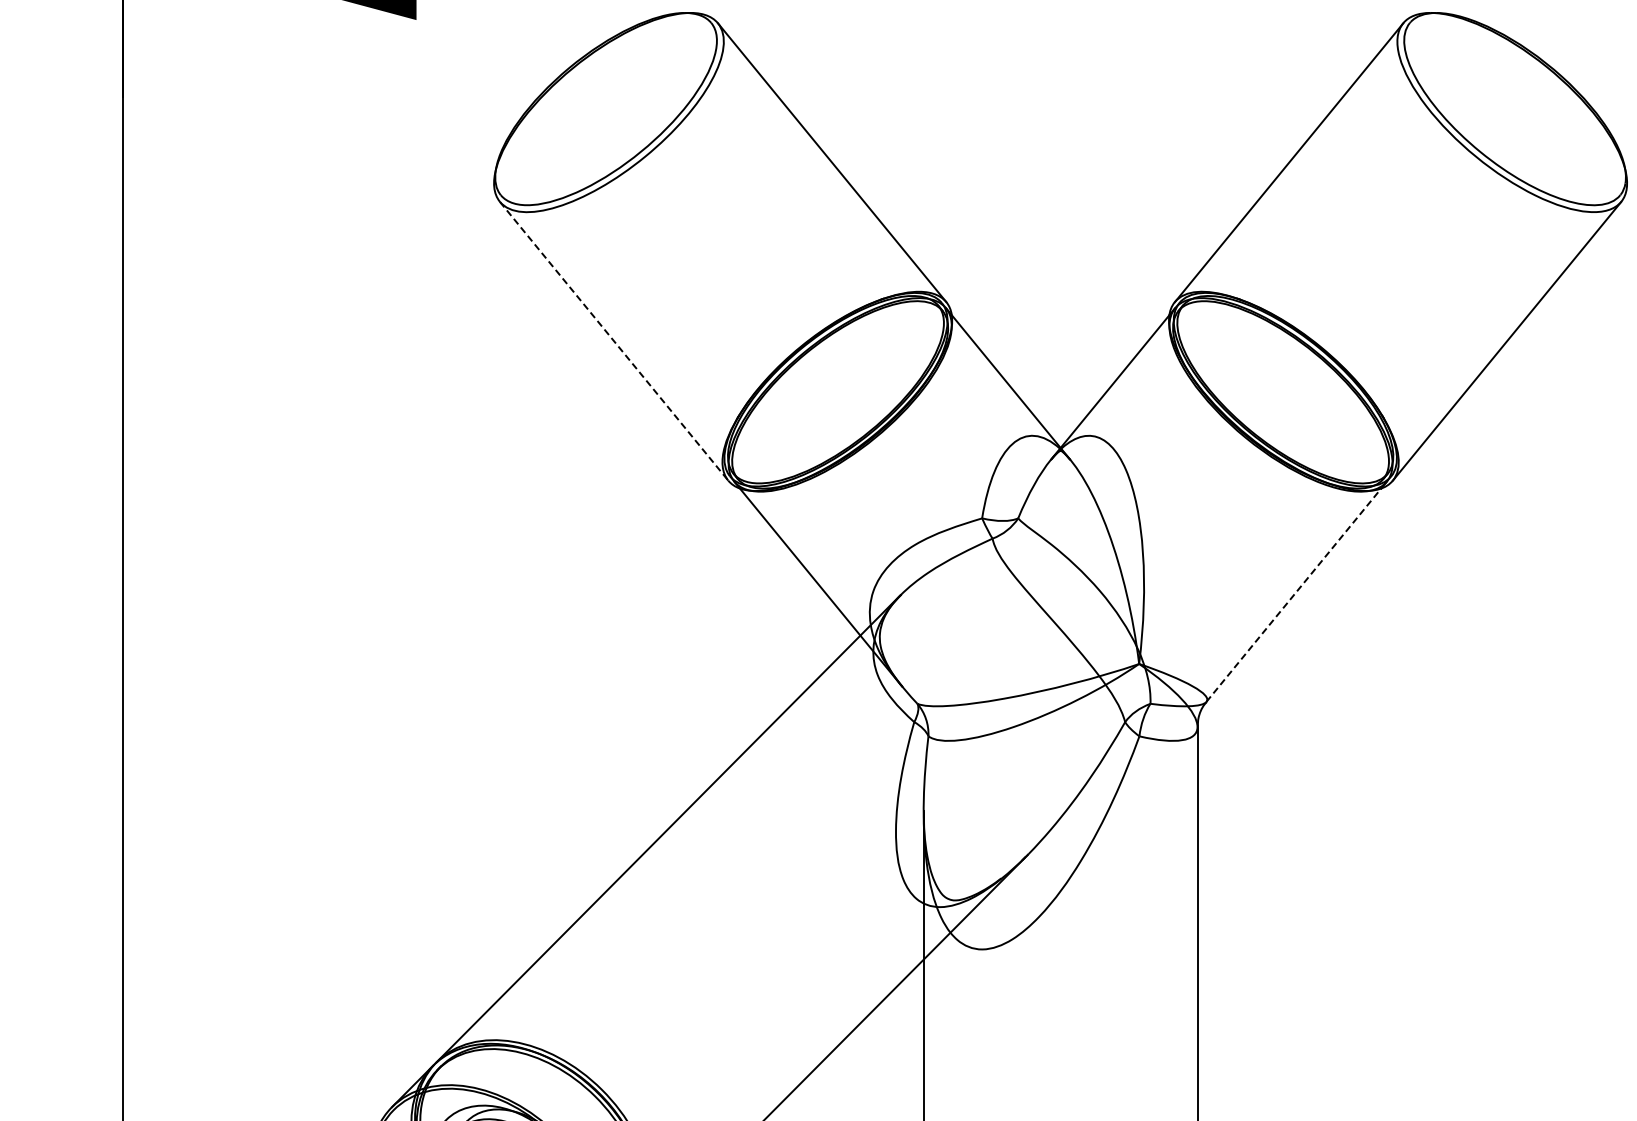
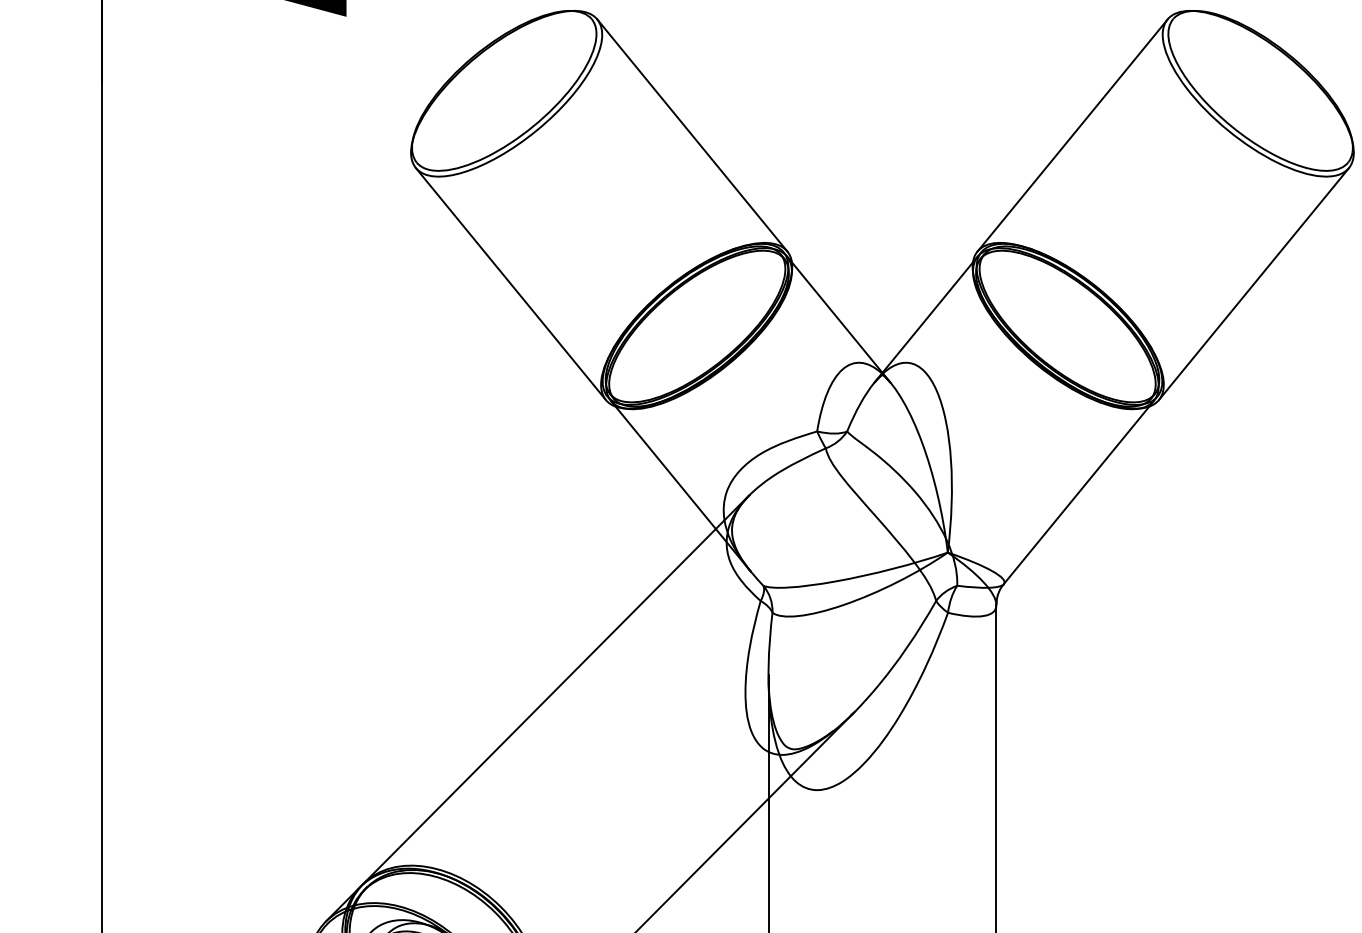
line: (614, 341) -> (511, 284), dashed -> solid
line: (1293, 595) -> (1076, 495), dashed -> solid

